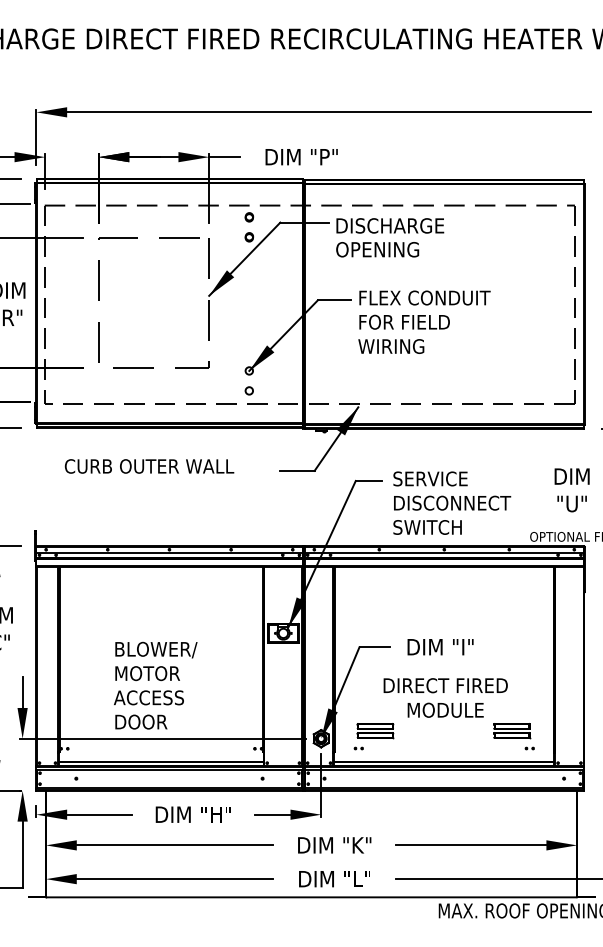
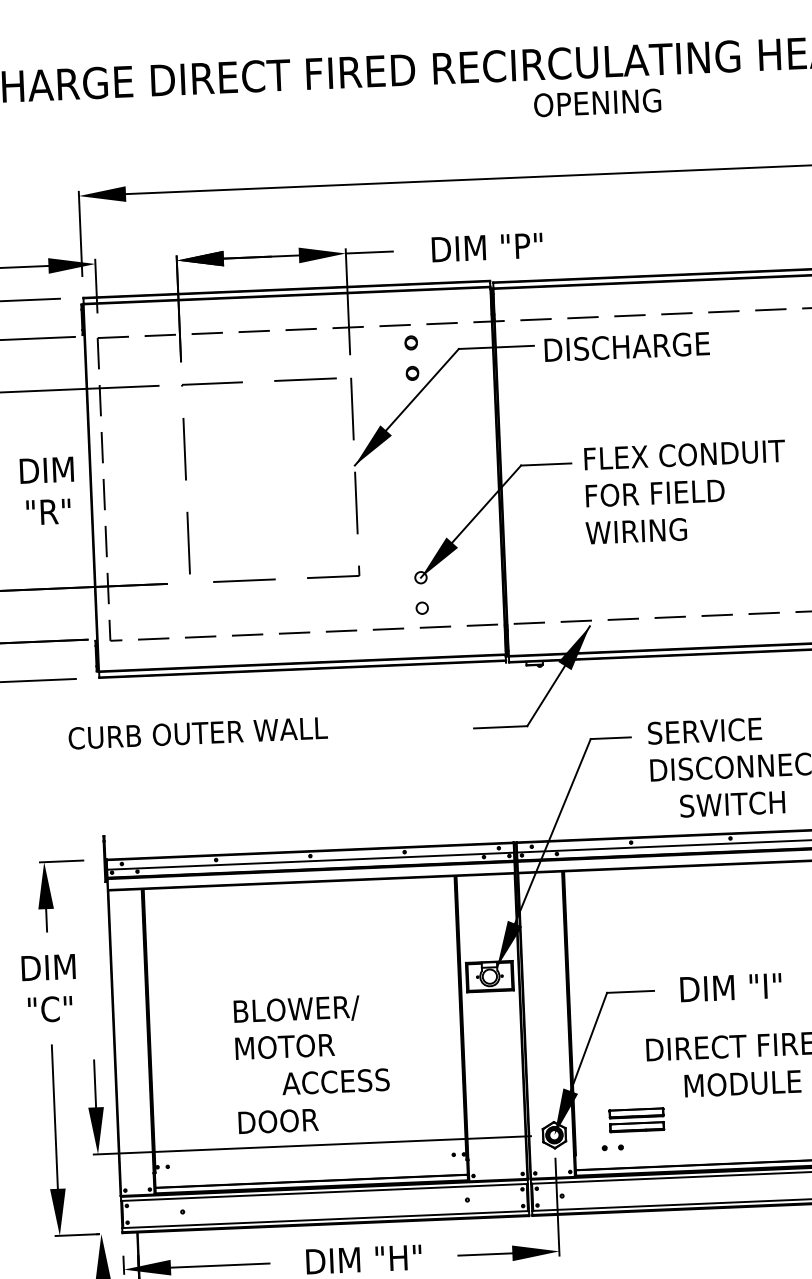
text: (377, 249) -> (597, 102), moved
text: (149, 466) -> (198, 733), moved
text: (427, 527) -> (732, 804), moved
text: (148, 697) -> (335, 1081), moved
part: (358, 748) -> (612, 1147), size x1.6

